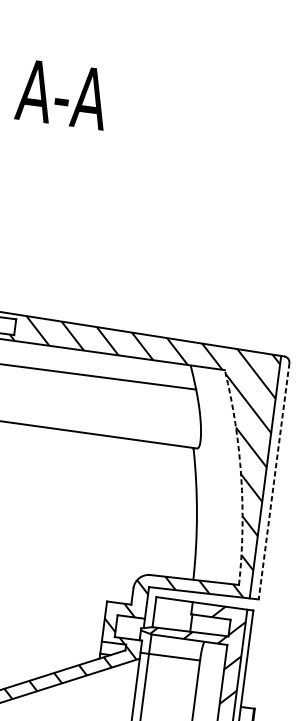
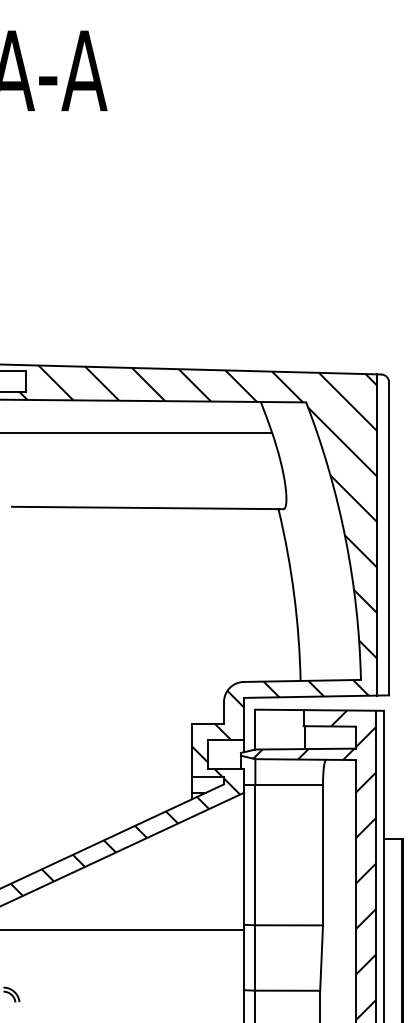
arc: (241, 476) -> (345, 538), dashed -> solid
line: (274, 481) -> (389, 539), dashed -> solid

